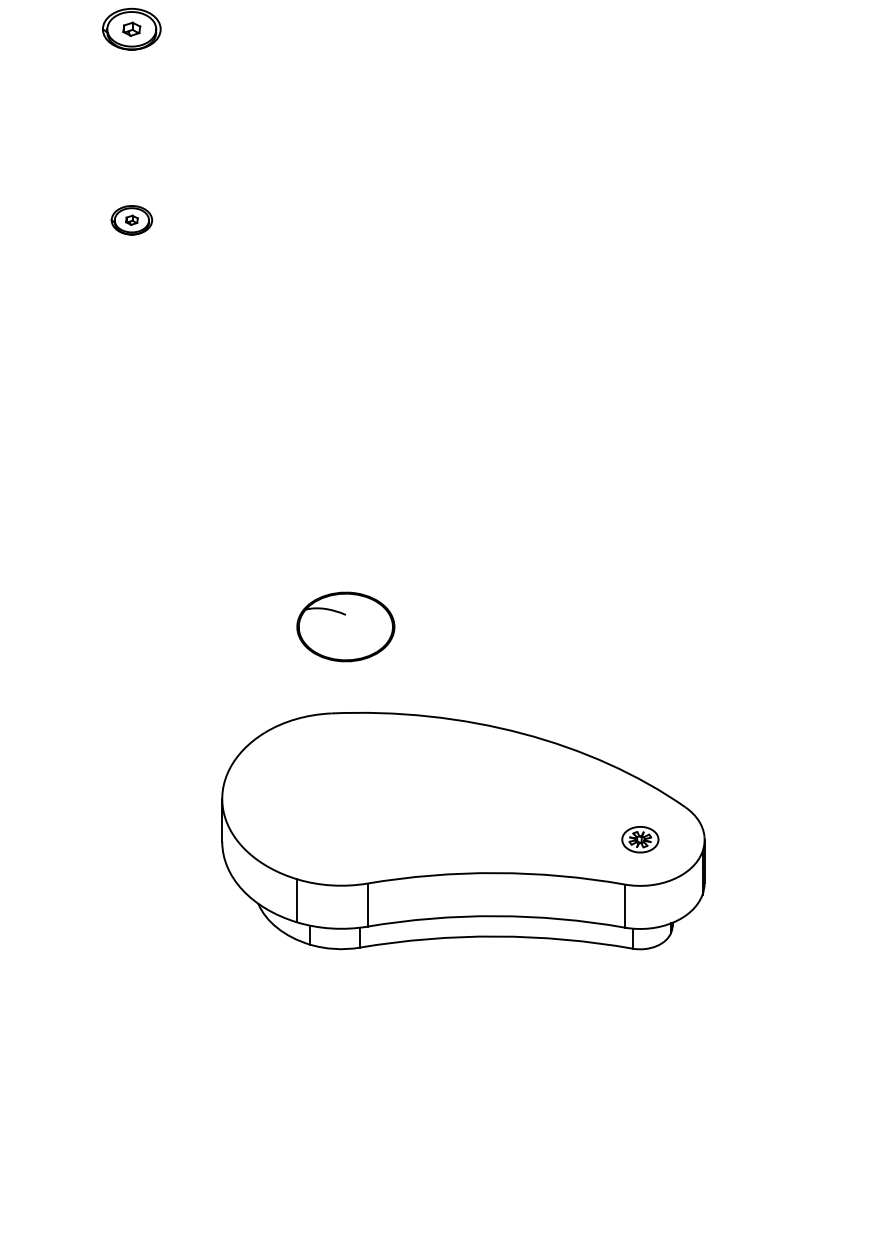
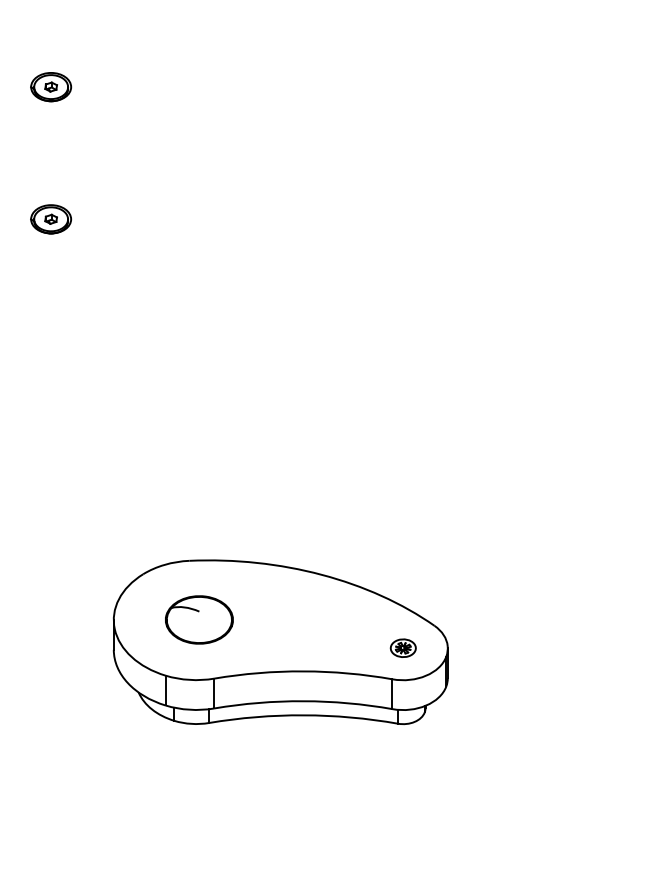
part: (132, 220) -> (51, 219), size x1.43
part: (346, 626) -> (199, 619), moved

